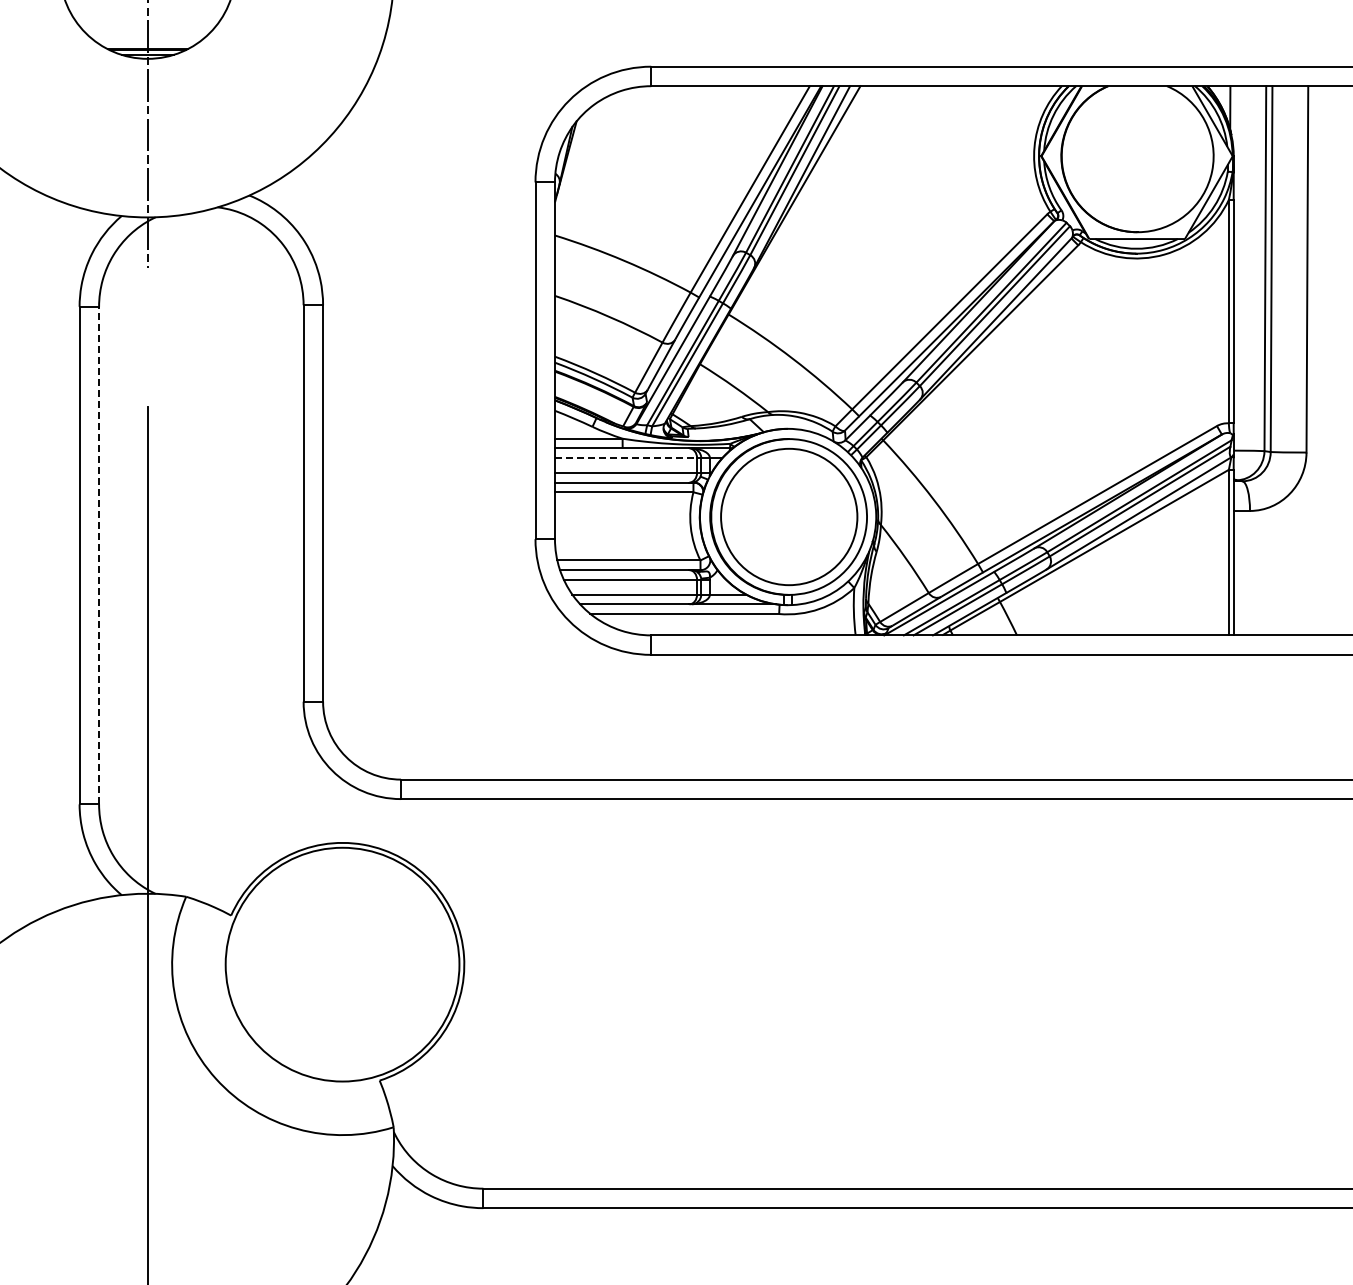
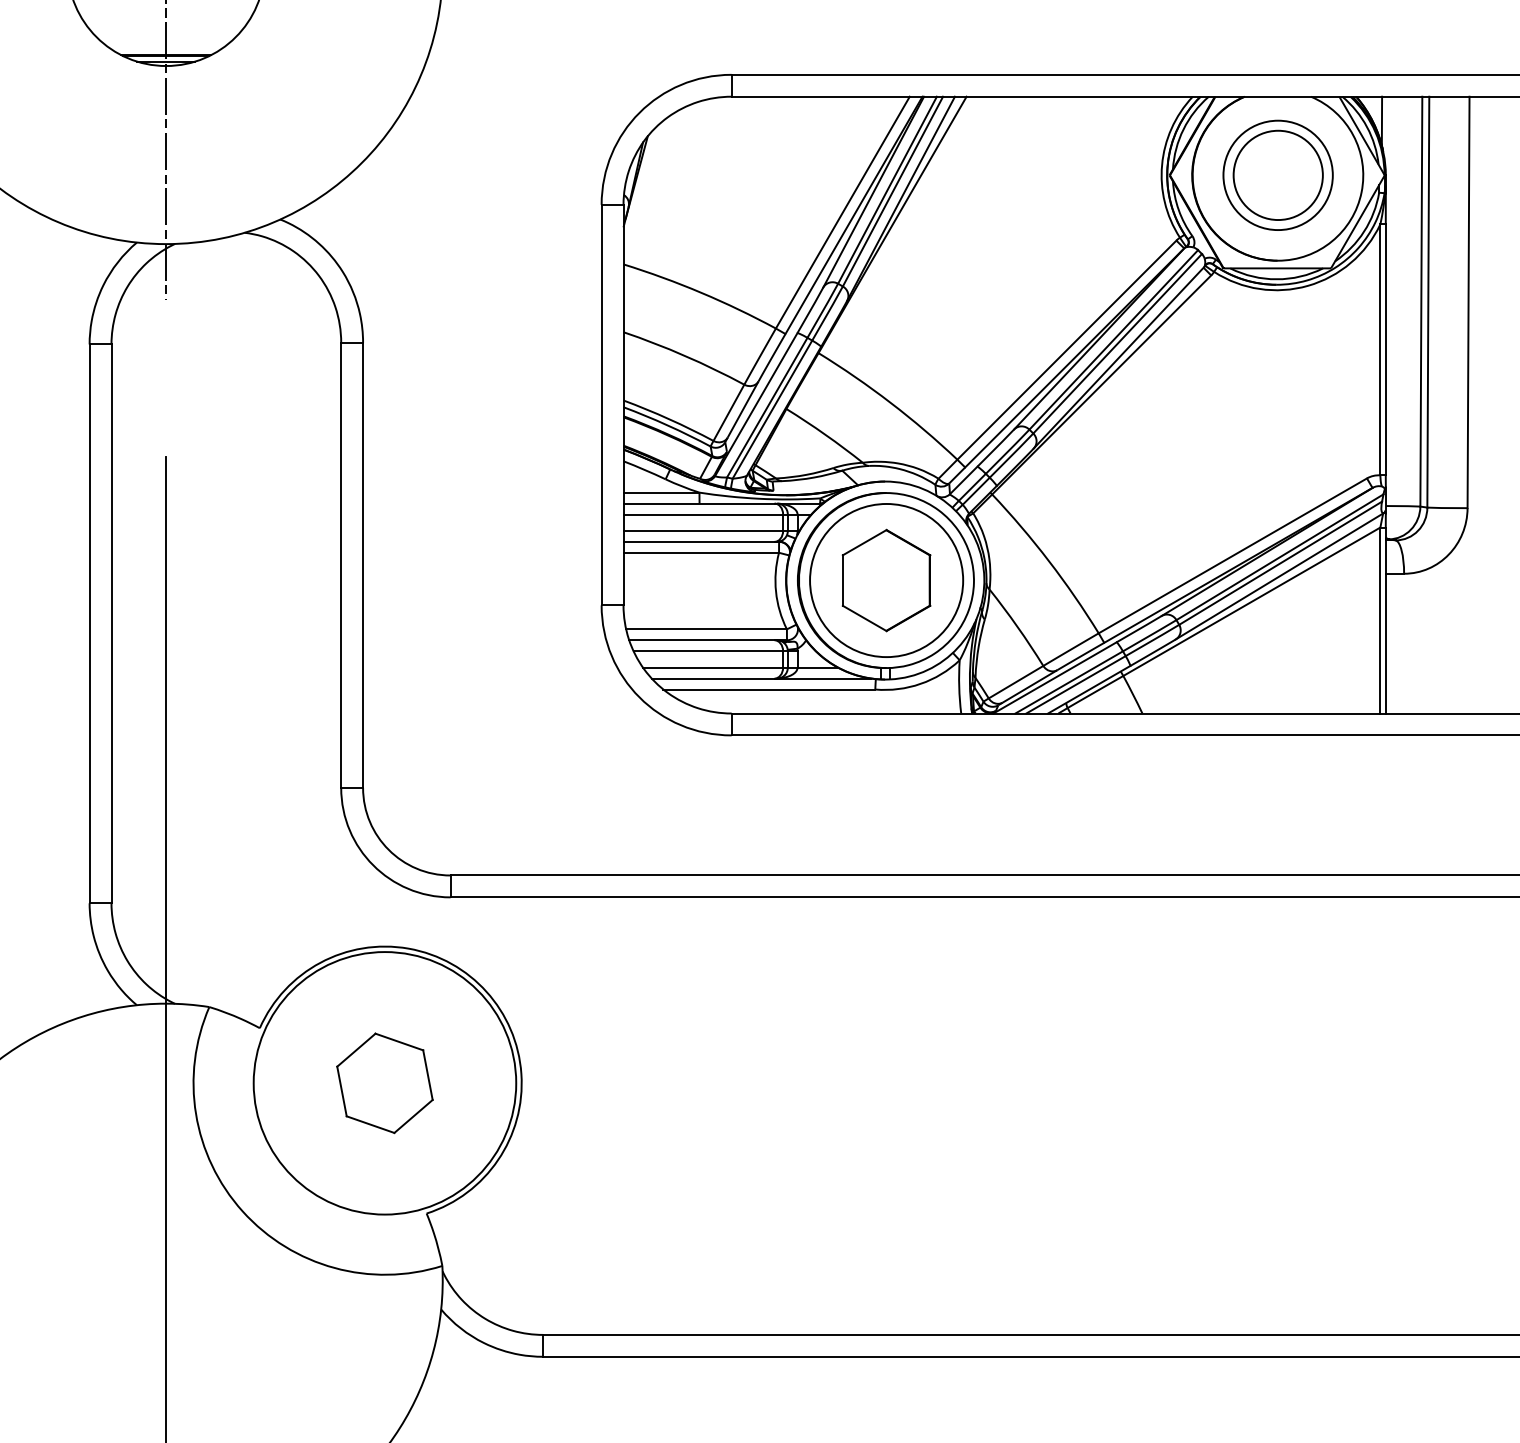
part: (1137, 155) -> (1277, 174), added
line: (626, 458) -> (703, 514), dashed -> solid
part: (789, 516) -> (886, 579), added
line: (99, 555) -> (111, 623), dashed -> solid
part: (342, 964) -> (384, 1083), added

